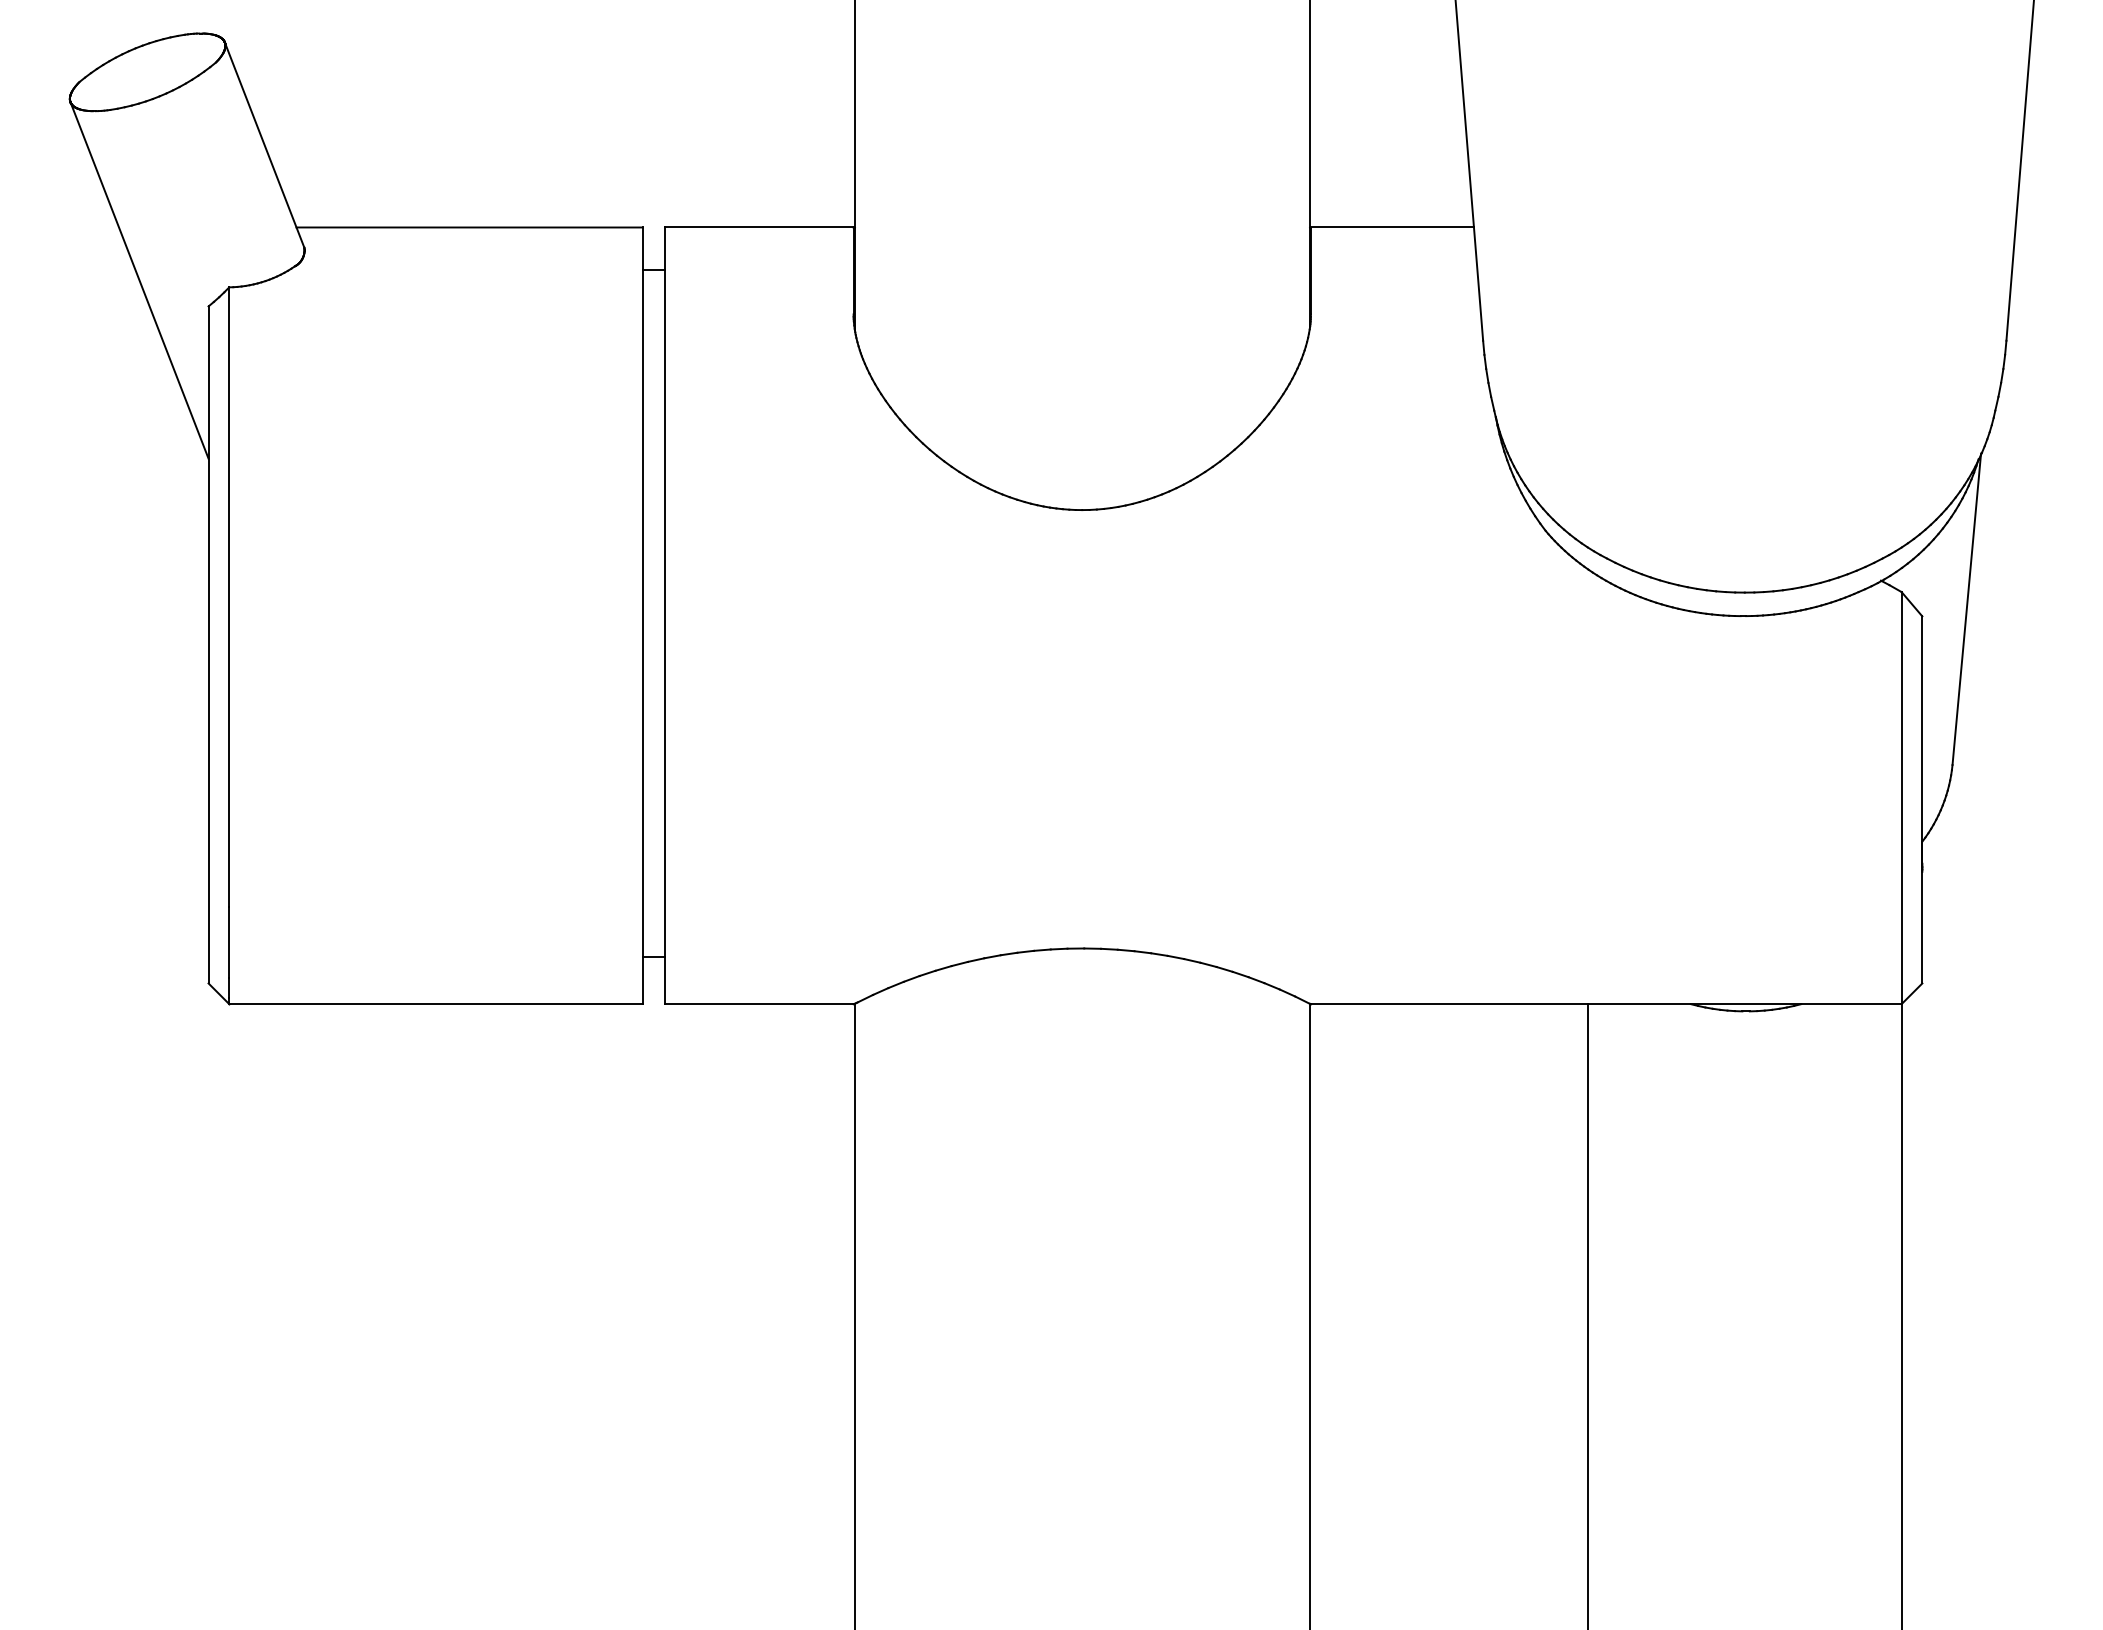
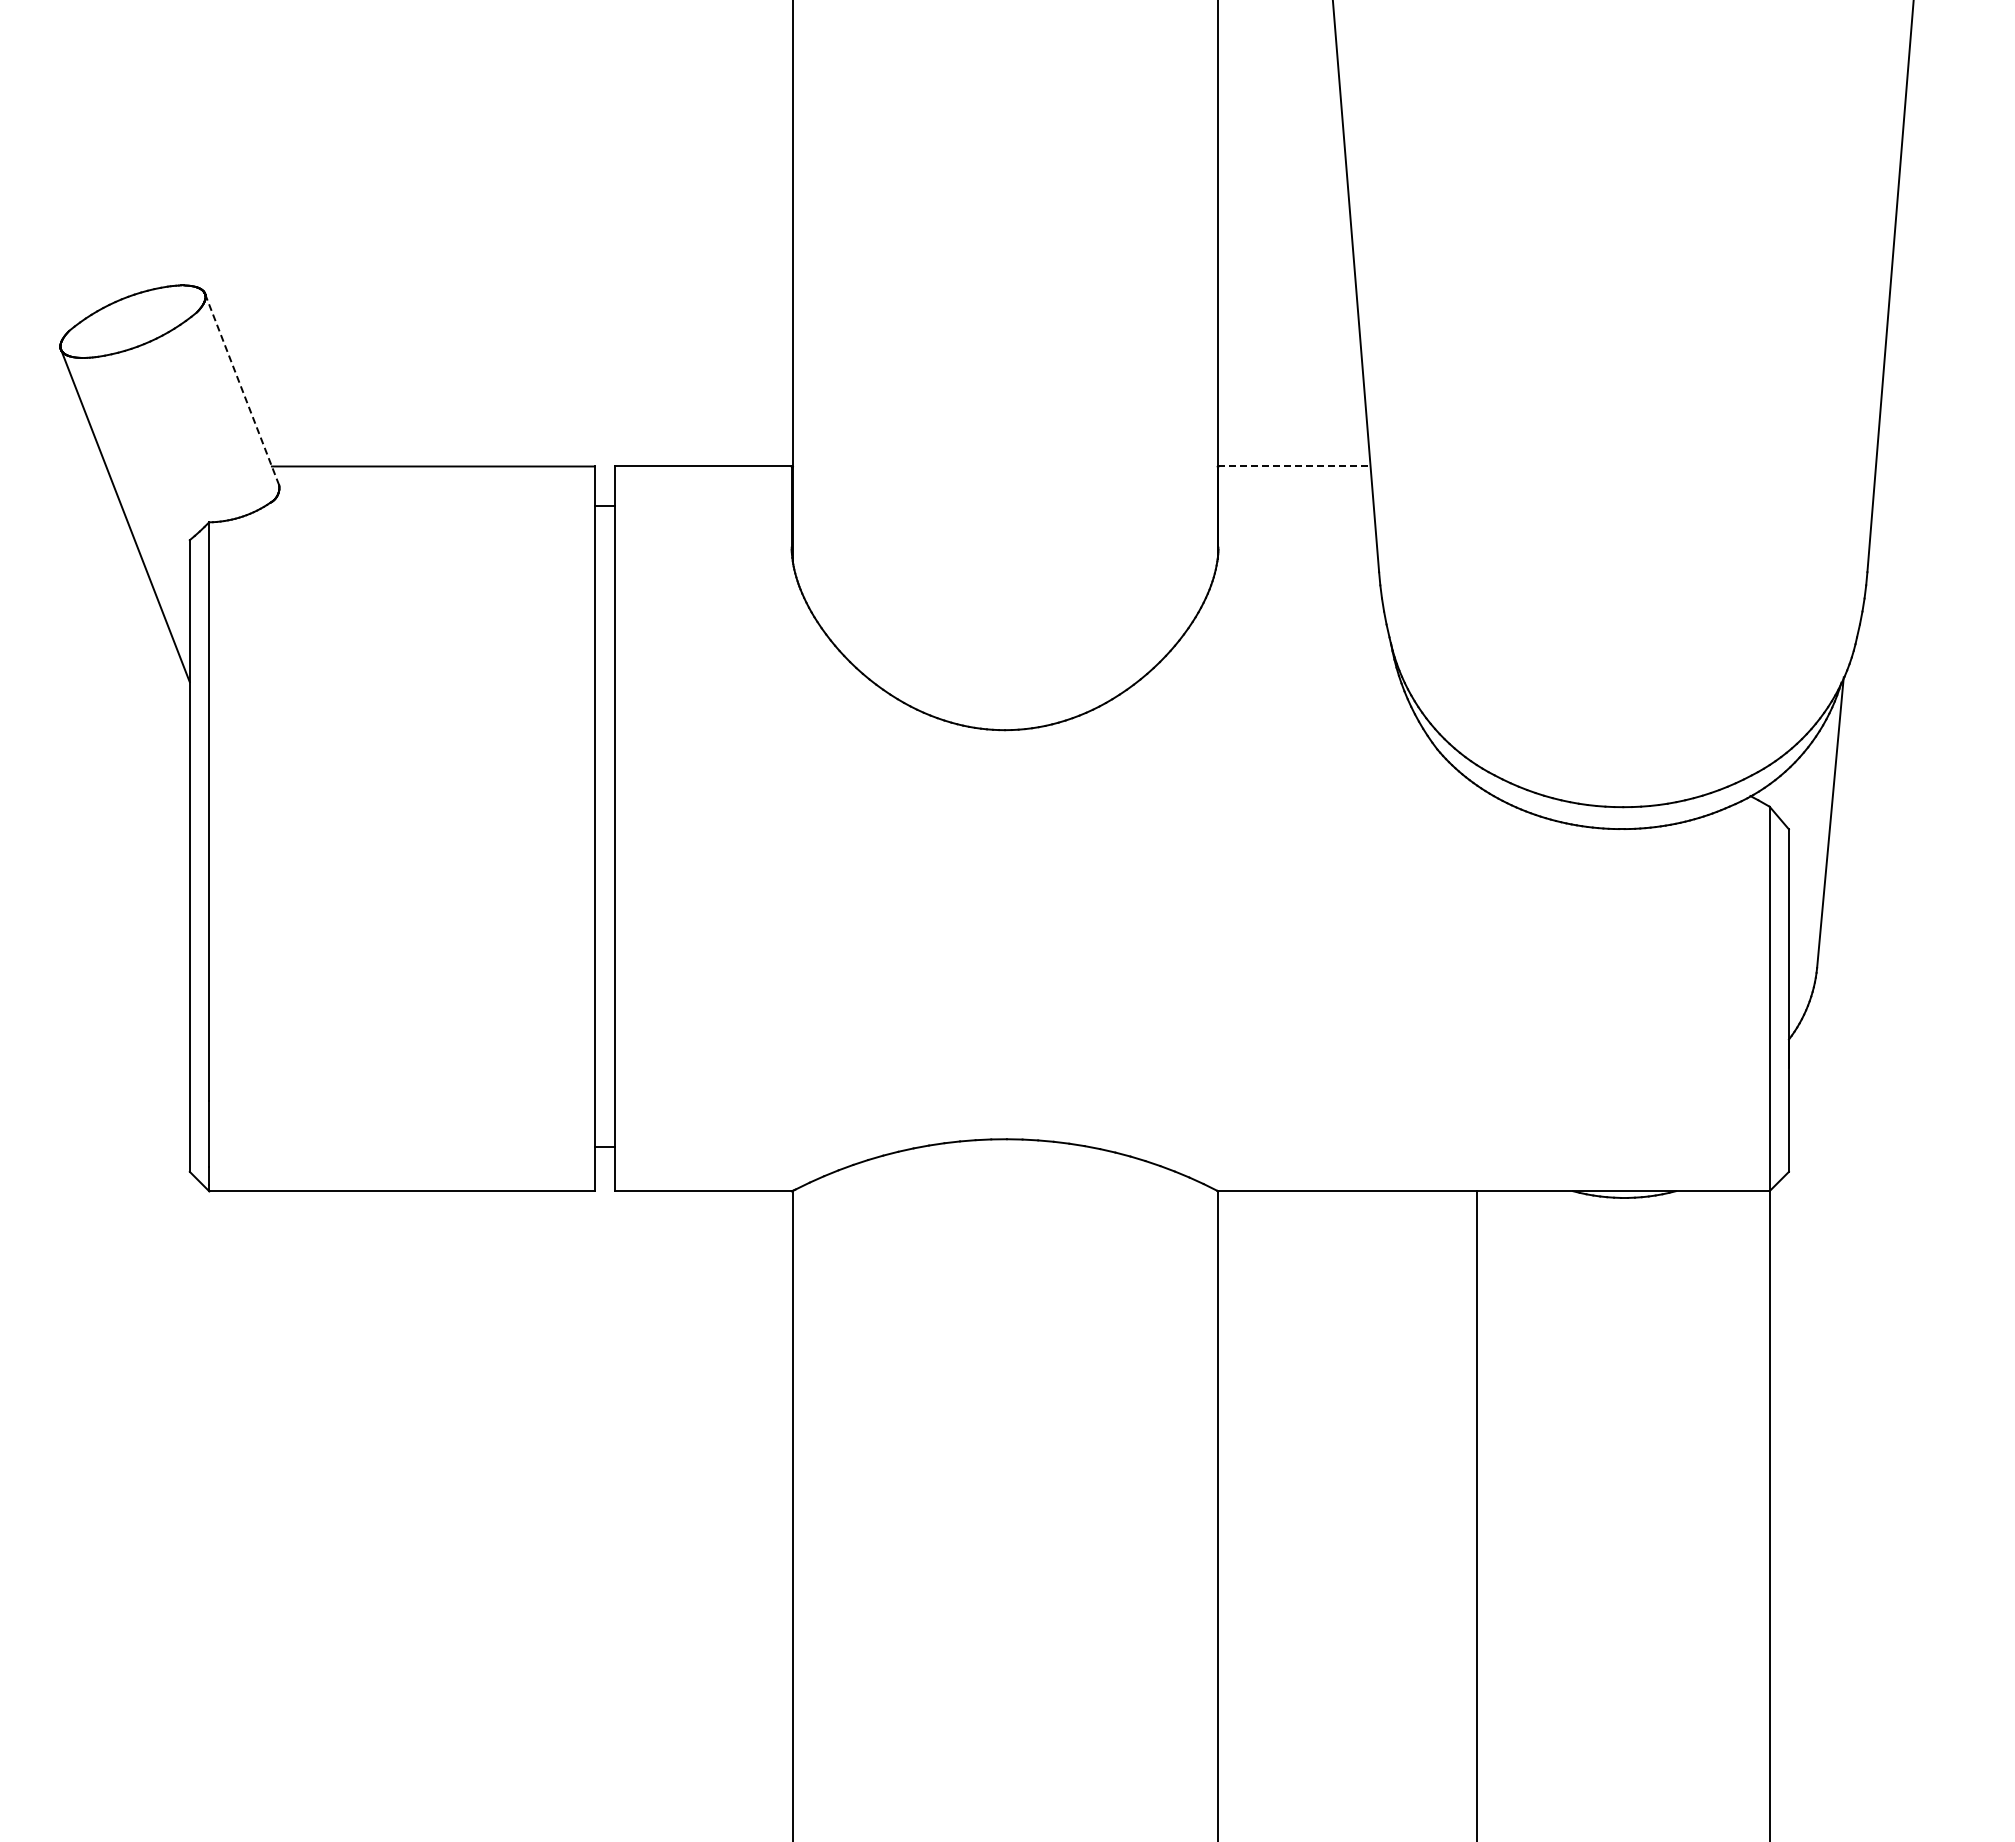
line: (265, 144) -> (242, 389), solid -> dashed
line: (1392, 227) -> (1294, 466), solid -> dashed

